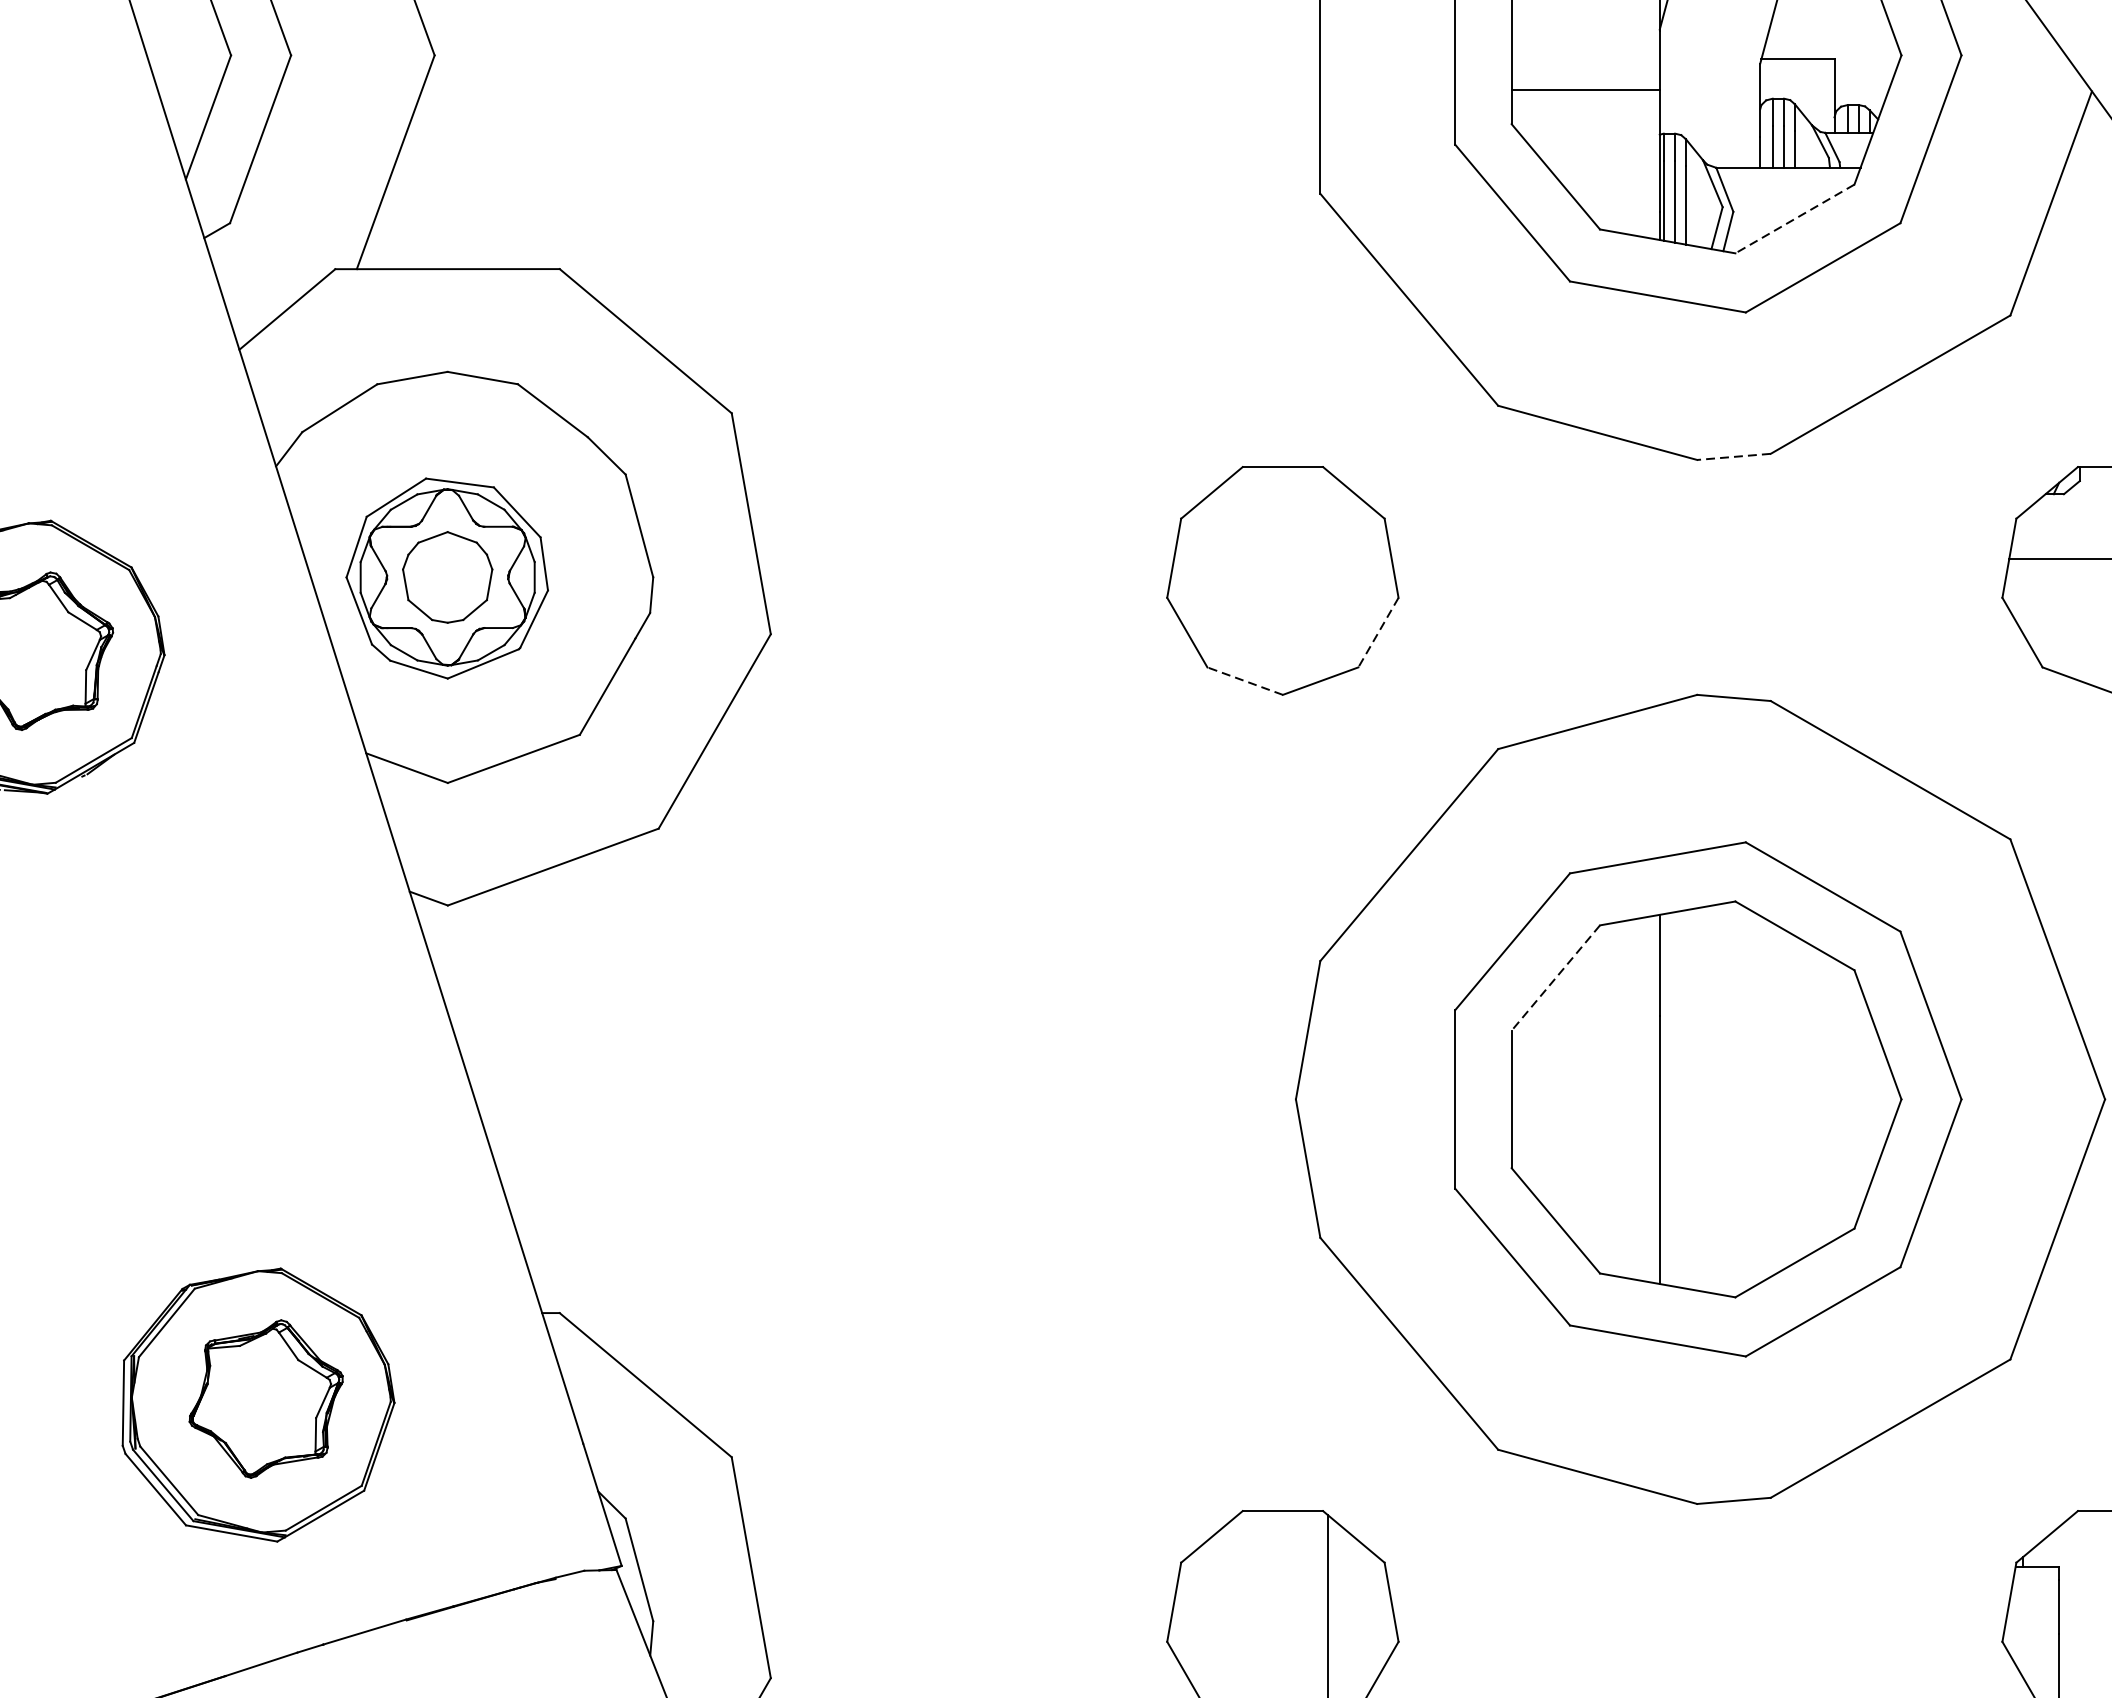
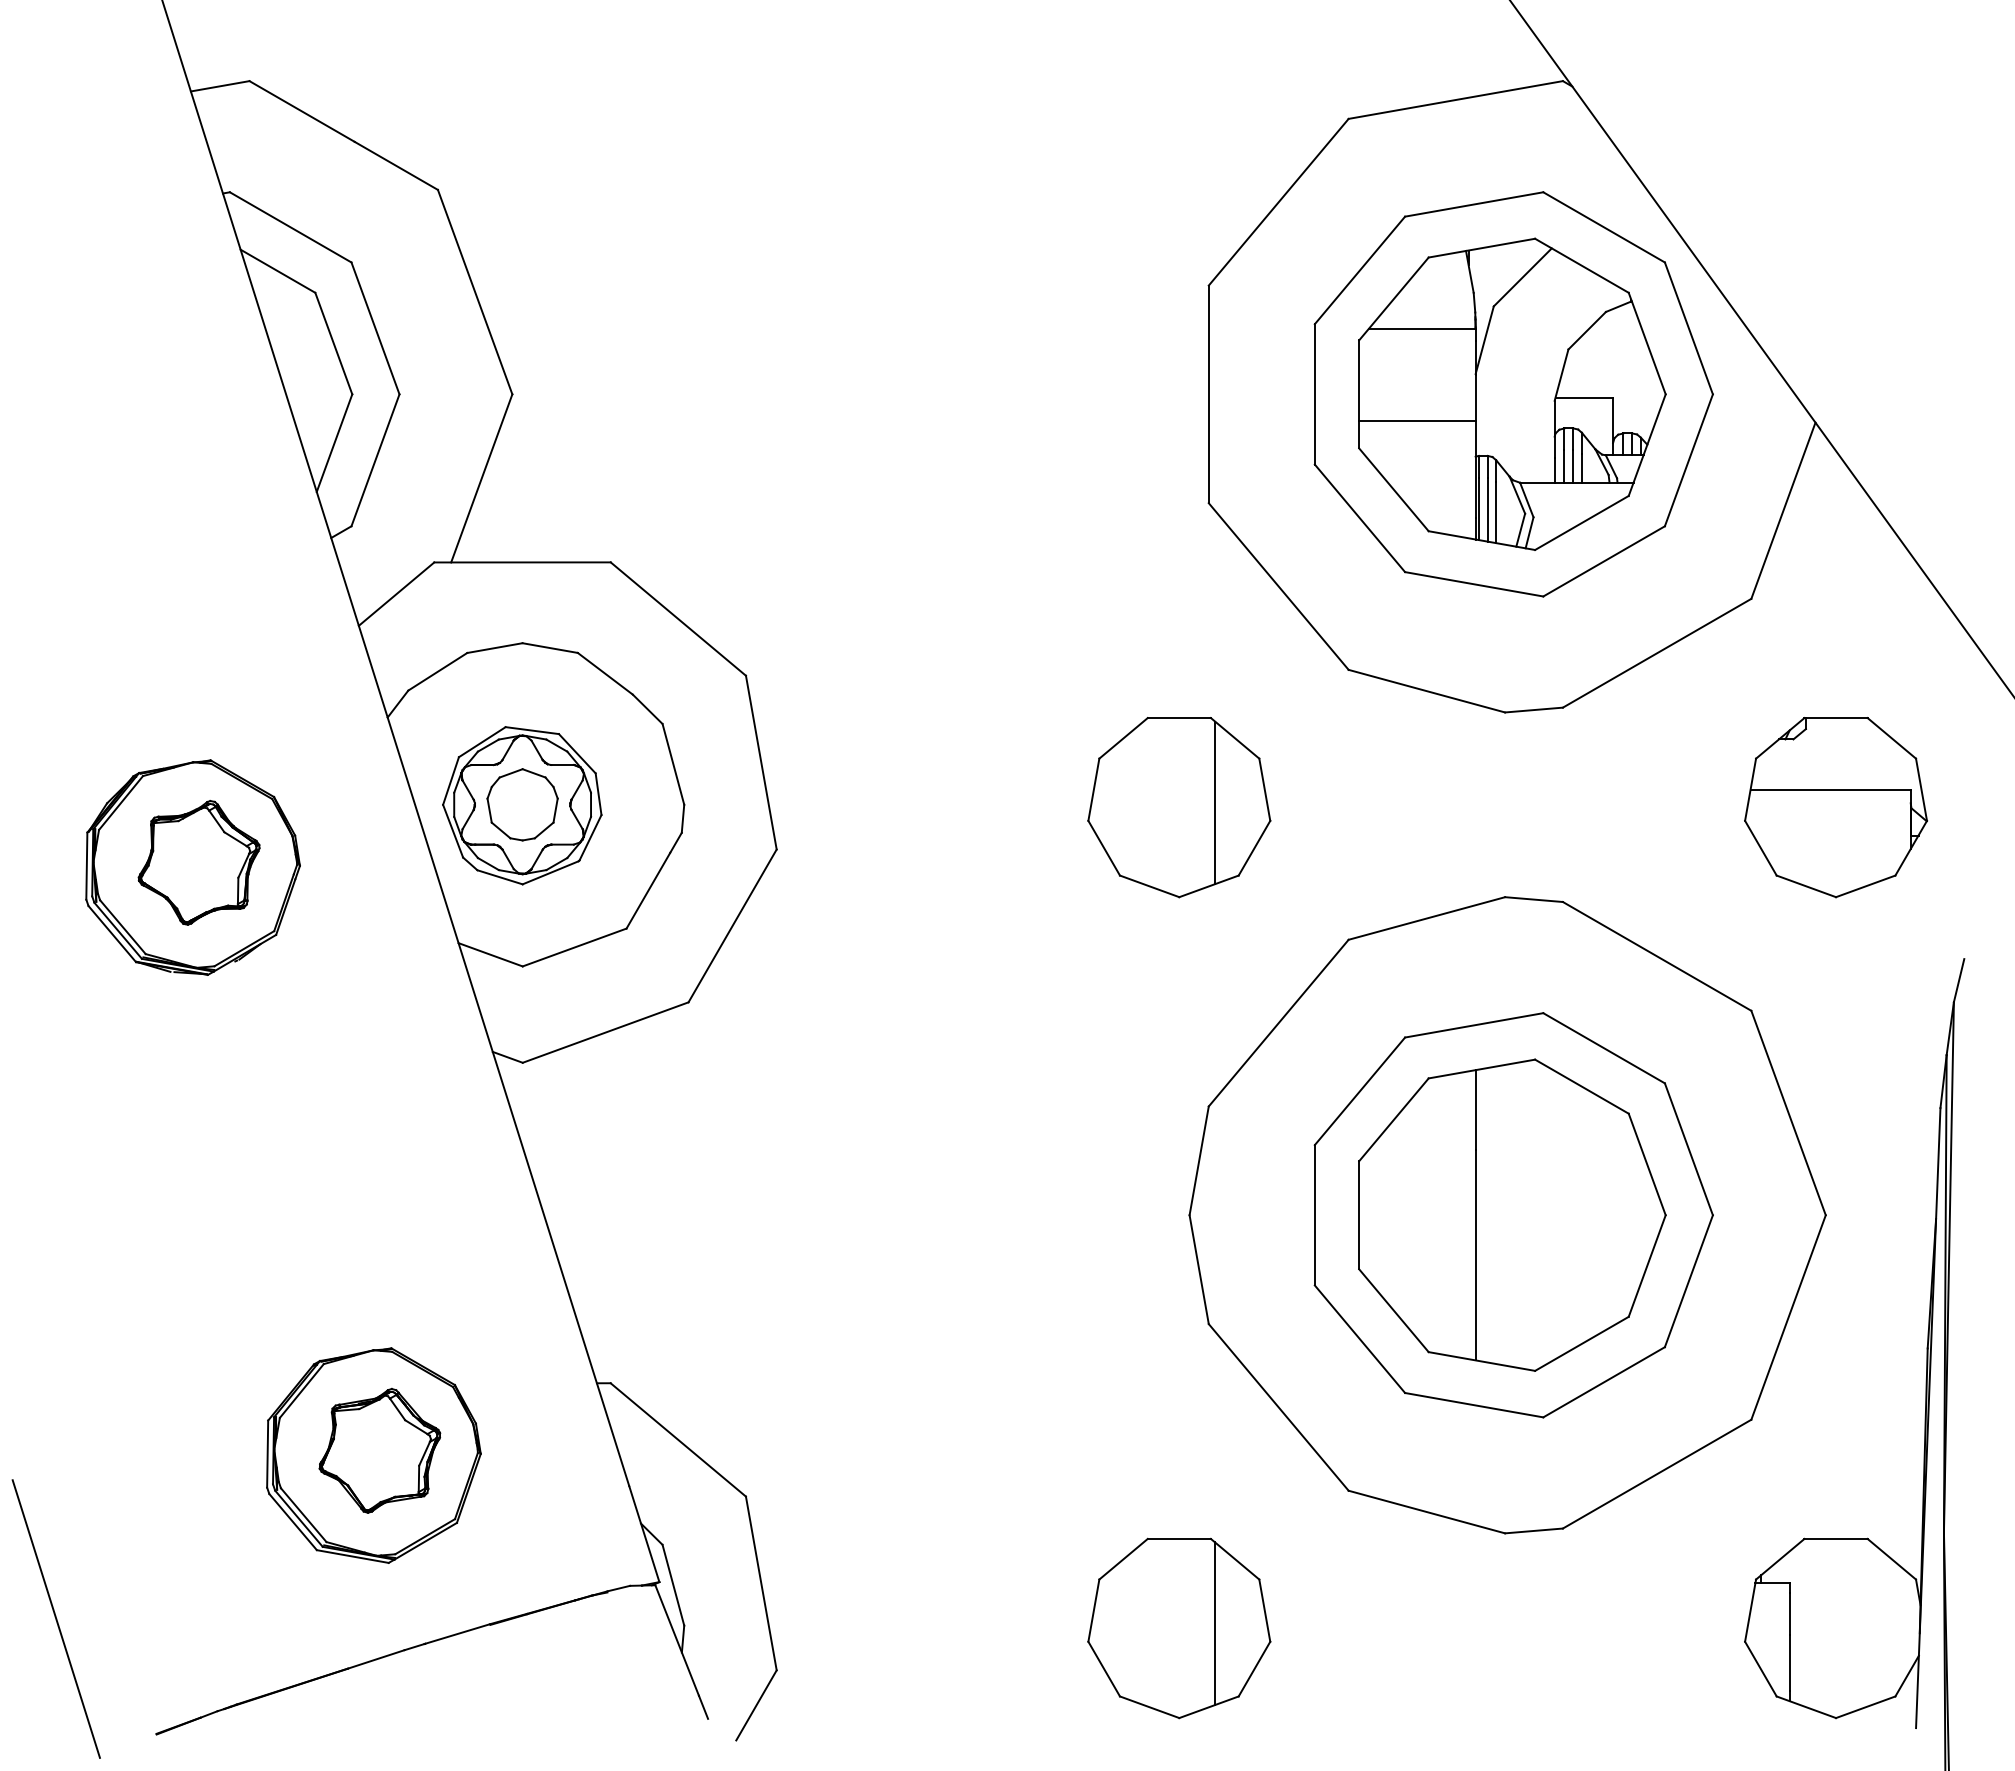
line: (1794, 219) -> (1581, 523), dashed -> solid
line: (1733, 457) -> (1533, 710), dashed -> solid
line: (1328, 574) -> (1215, 802), added
line: (1378, 632) -> (1254, 848), dashed -> solid
line: (1244, 681) -> (1149, 886), dashed -> solid
line: (1555, 978) -> (1393, 1120), dashed -> solid

